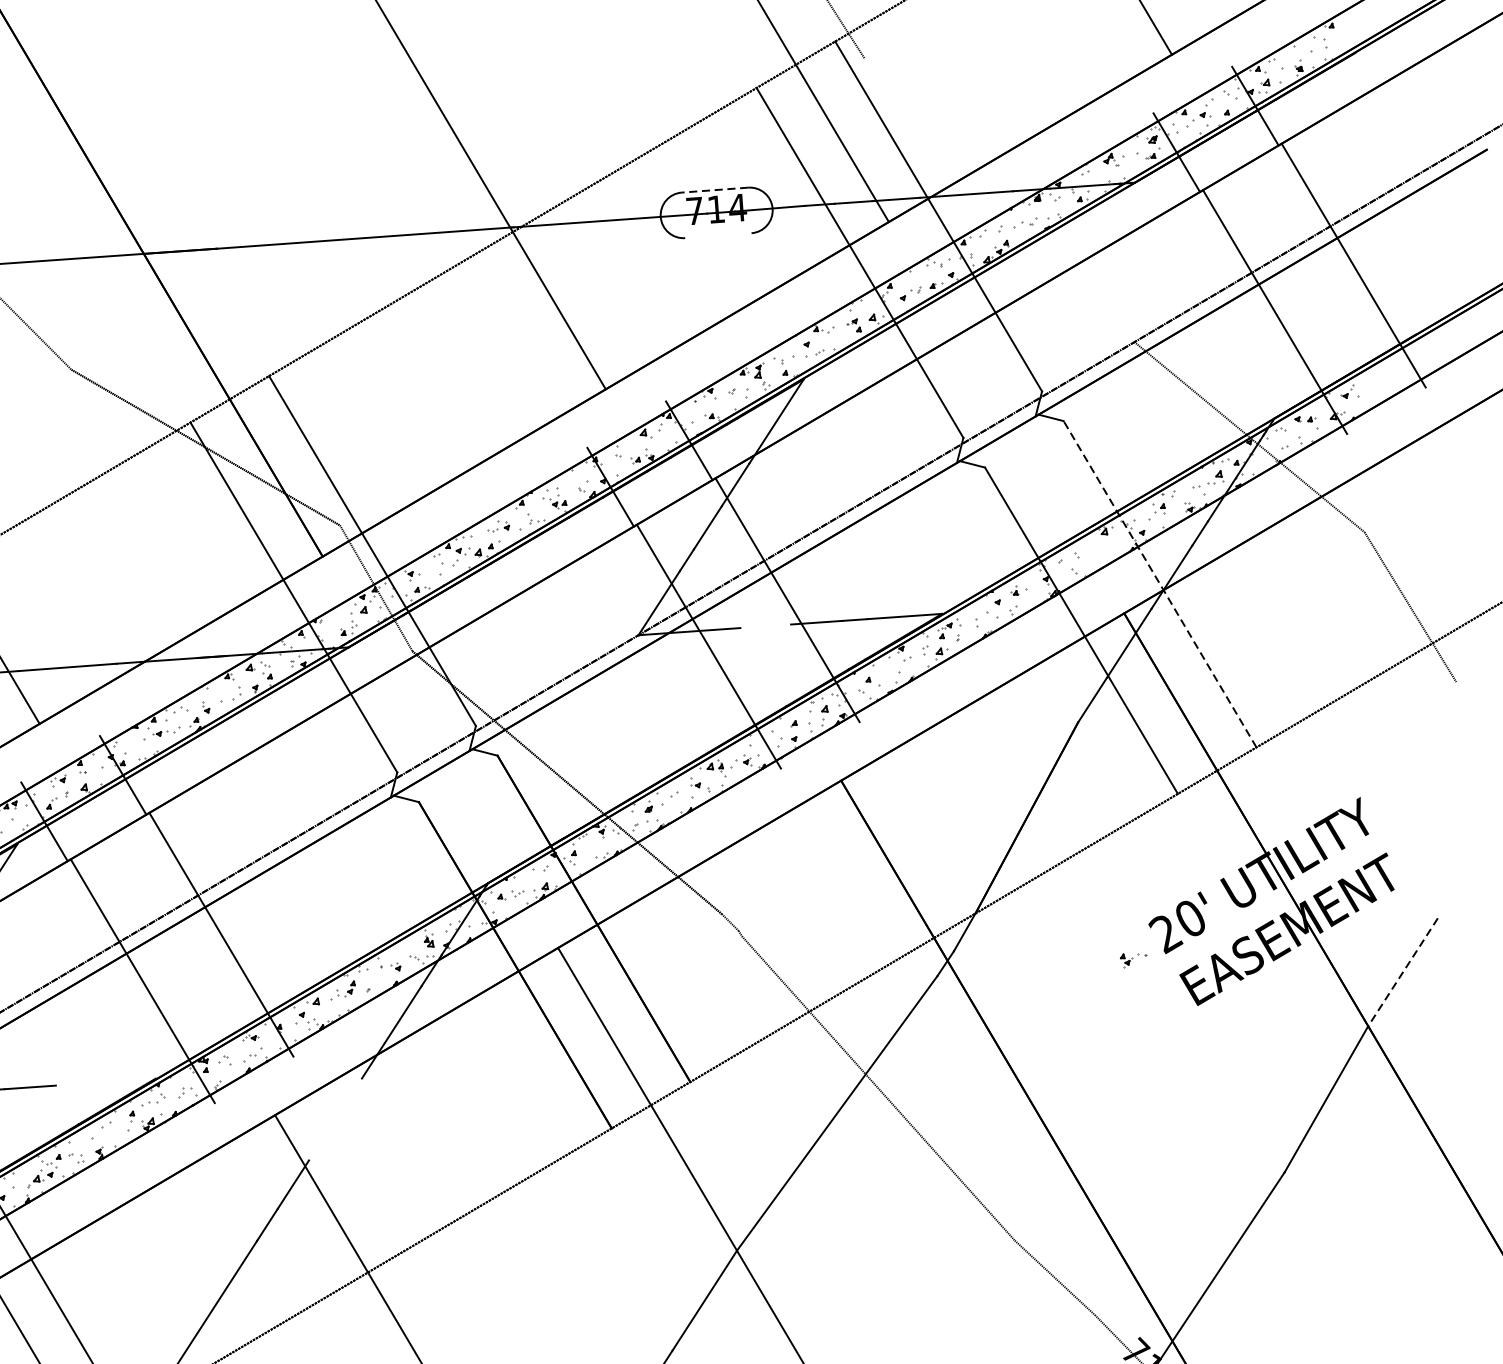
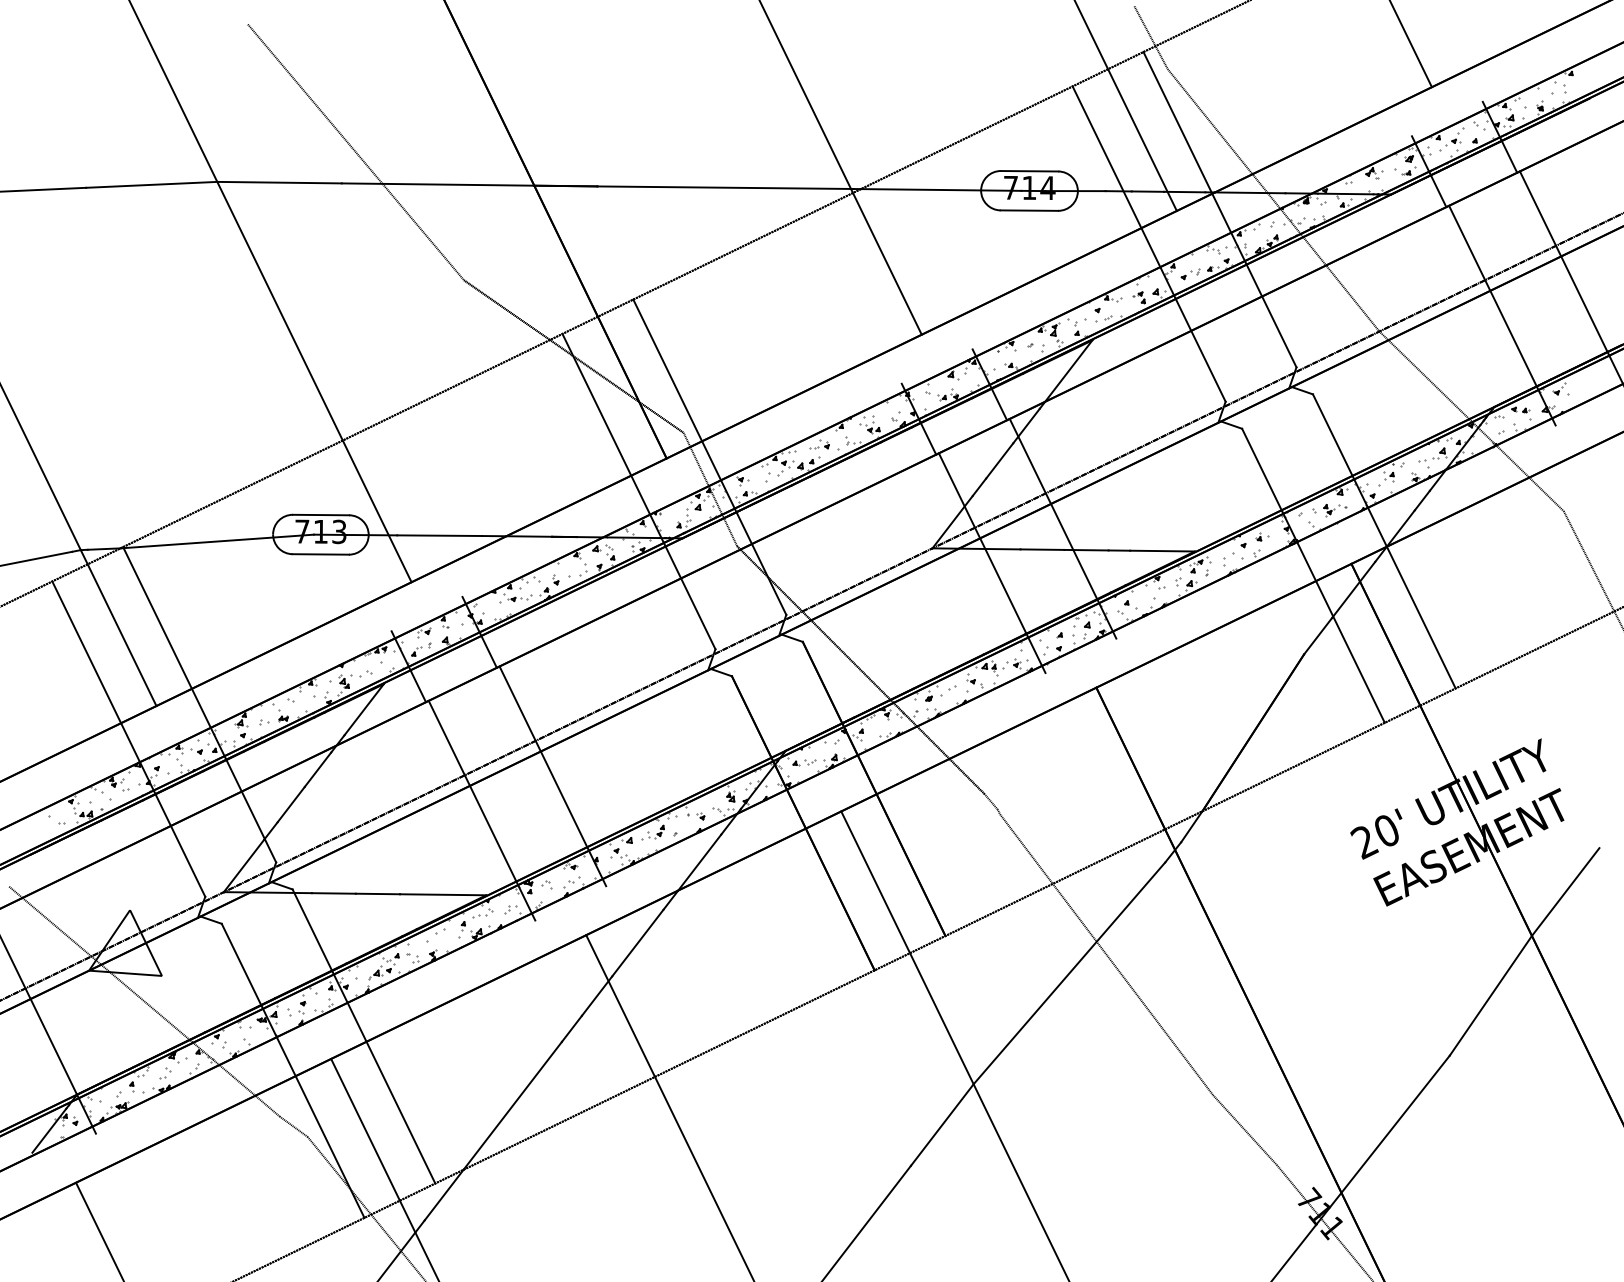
line: (714, 190) -> (1029, 171), dashed -> solid
line: (999, 200) -> (1273, 200), added
line: (718, 235) -> (1029, 210), added
line: (1160, 583) -> (1384, 540), dashed -> solid
line: (765, 626) -> (1042, 549), added
part: (1134, 960) -> (1335, 510), moved
line: (1402, 972) -> (1565, 892), dashed -> solid
line: (105, 1081) -> (442, 894), added
line: (335, 1118) -> (637, 942), added

